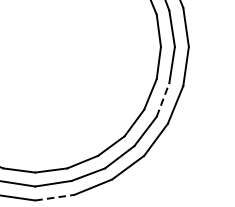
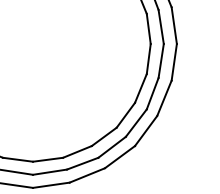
line: (162, 99) -> (152, 93), dashed -> solid
line: (55, 197) -> (51, 185), dashed -> solid

